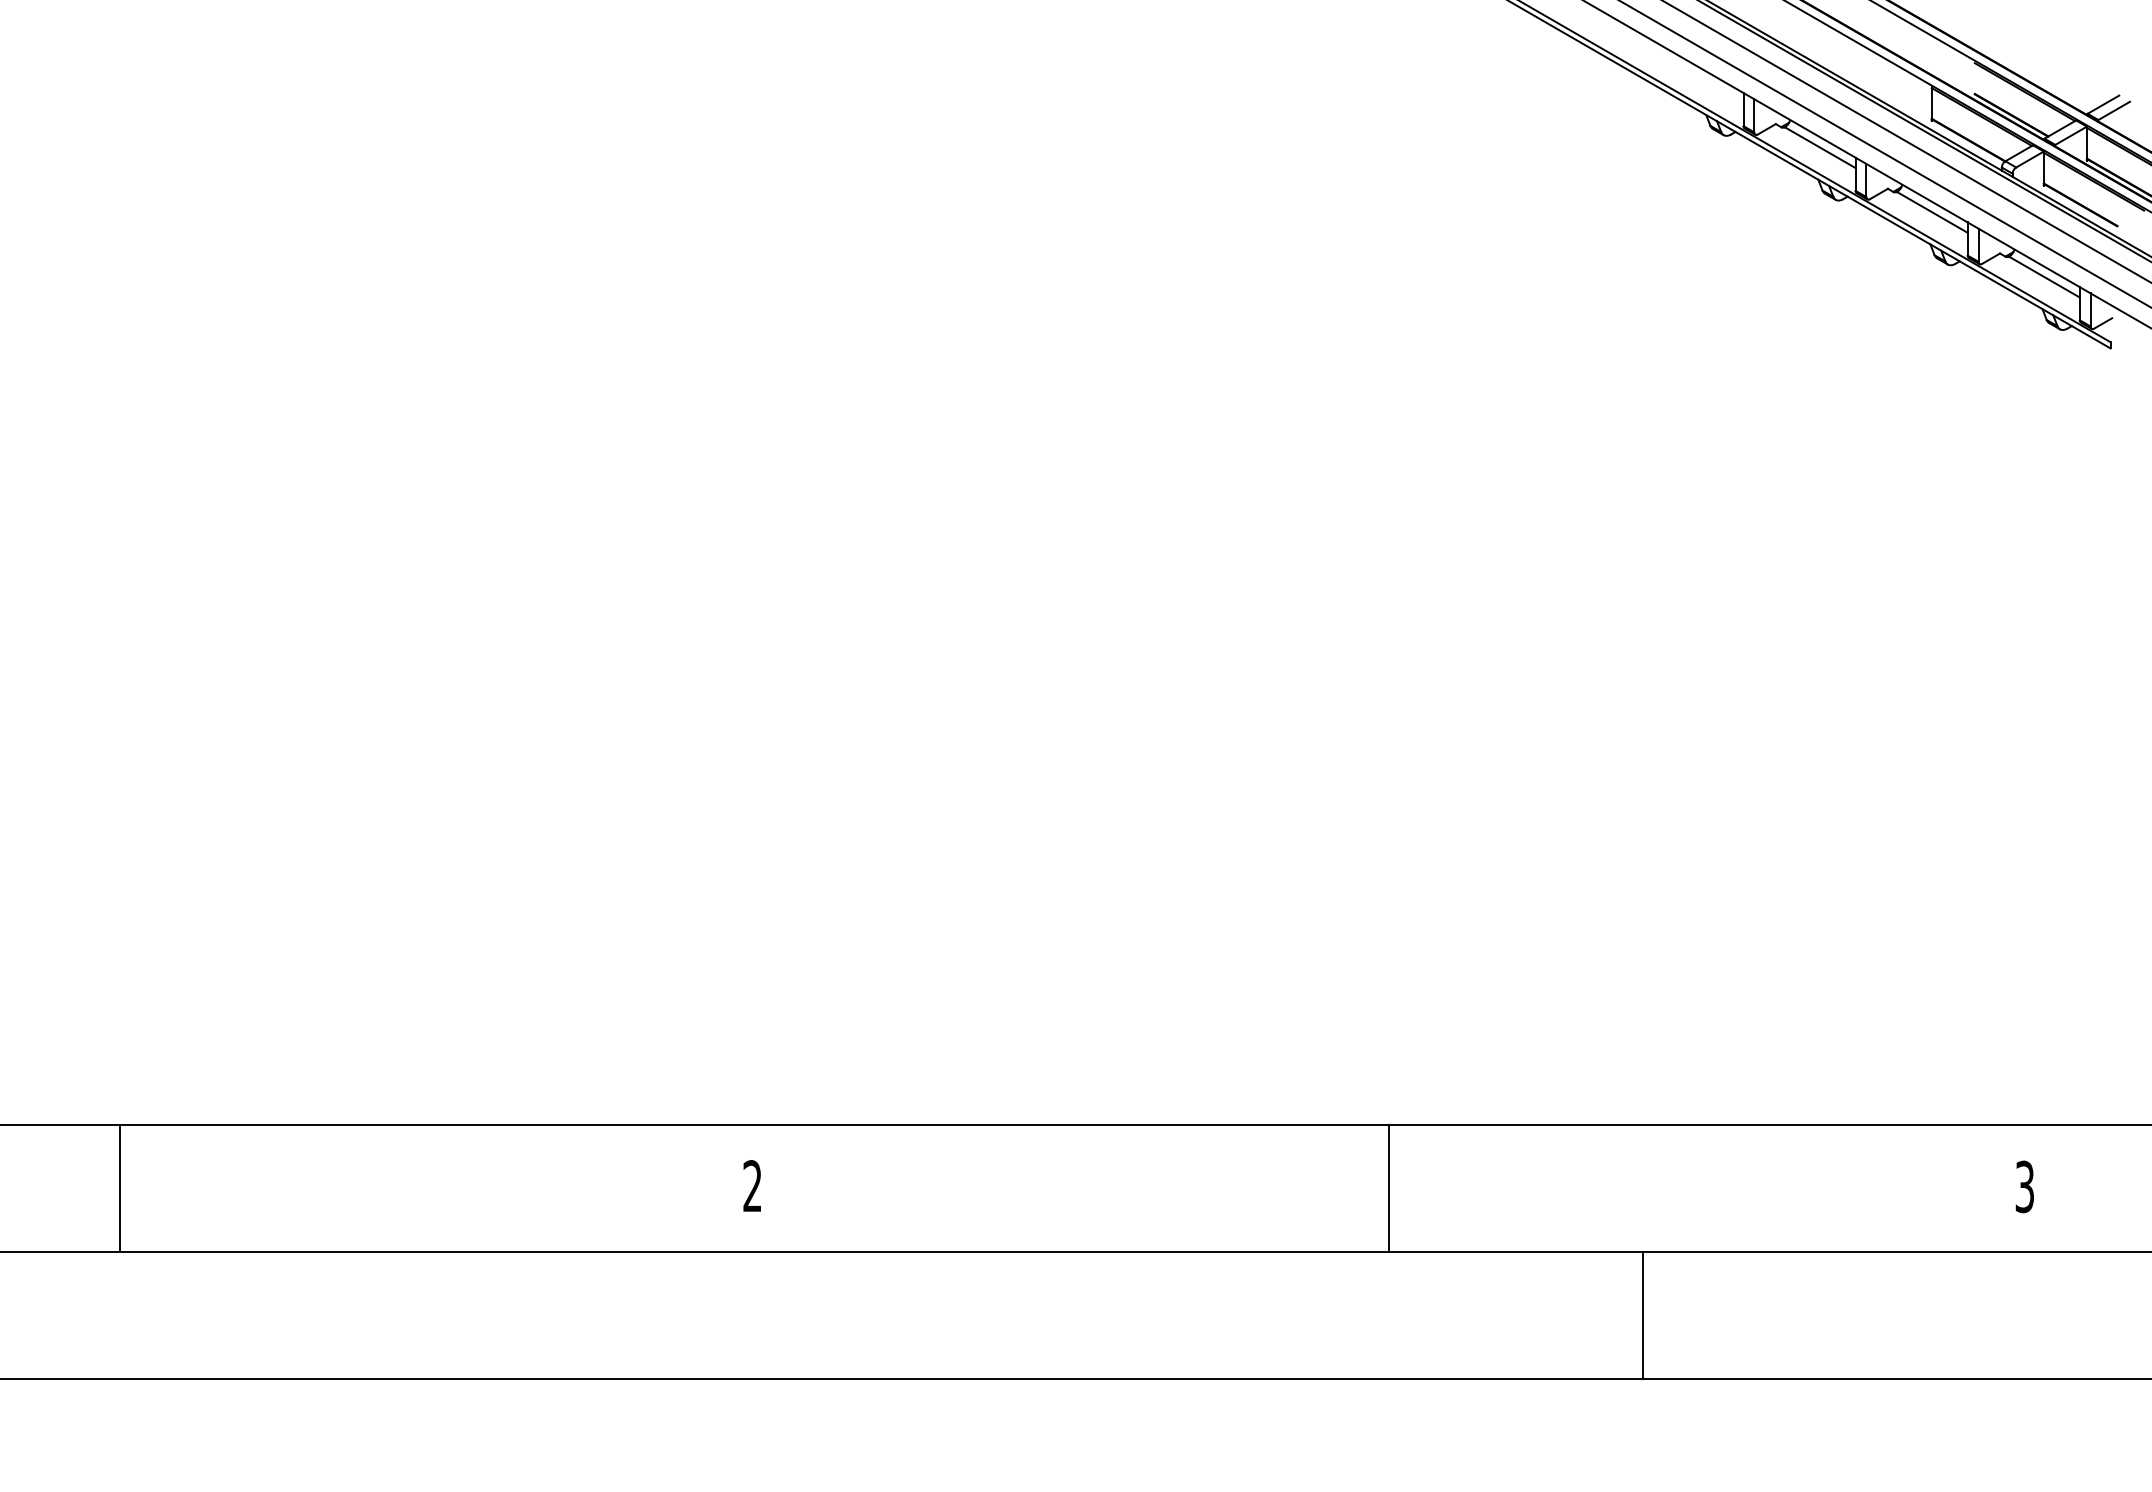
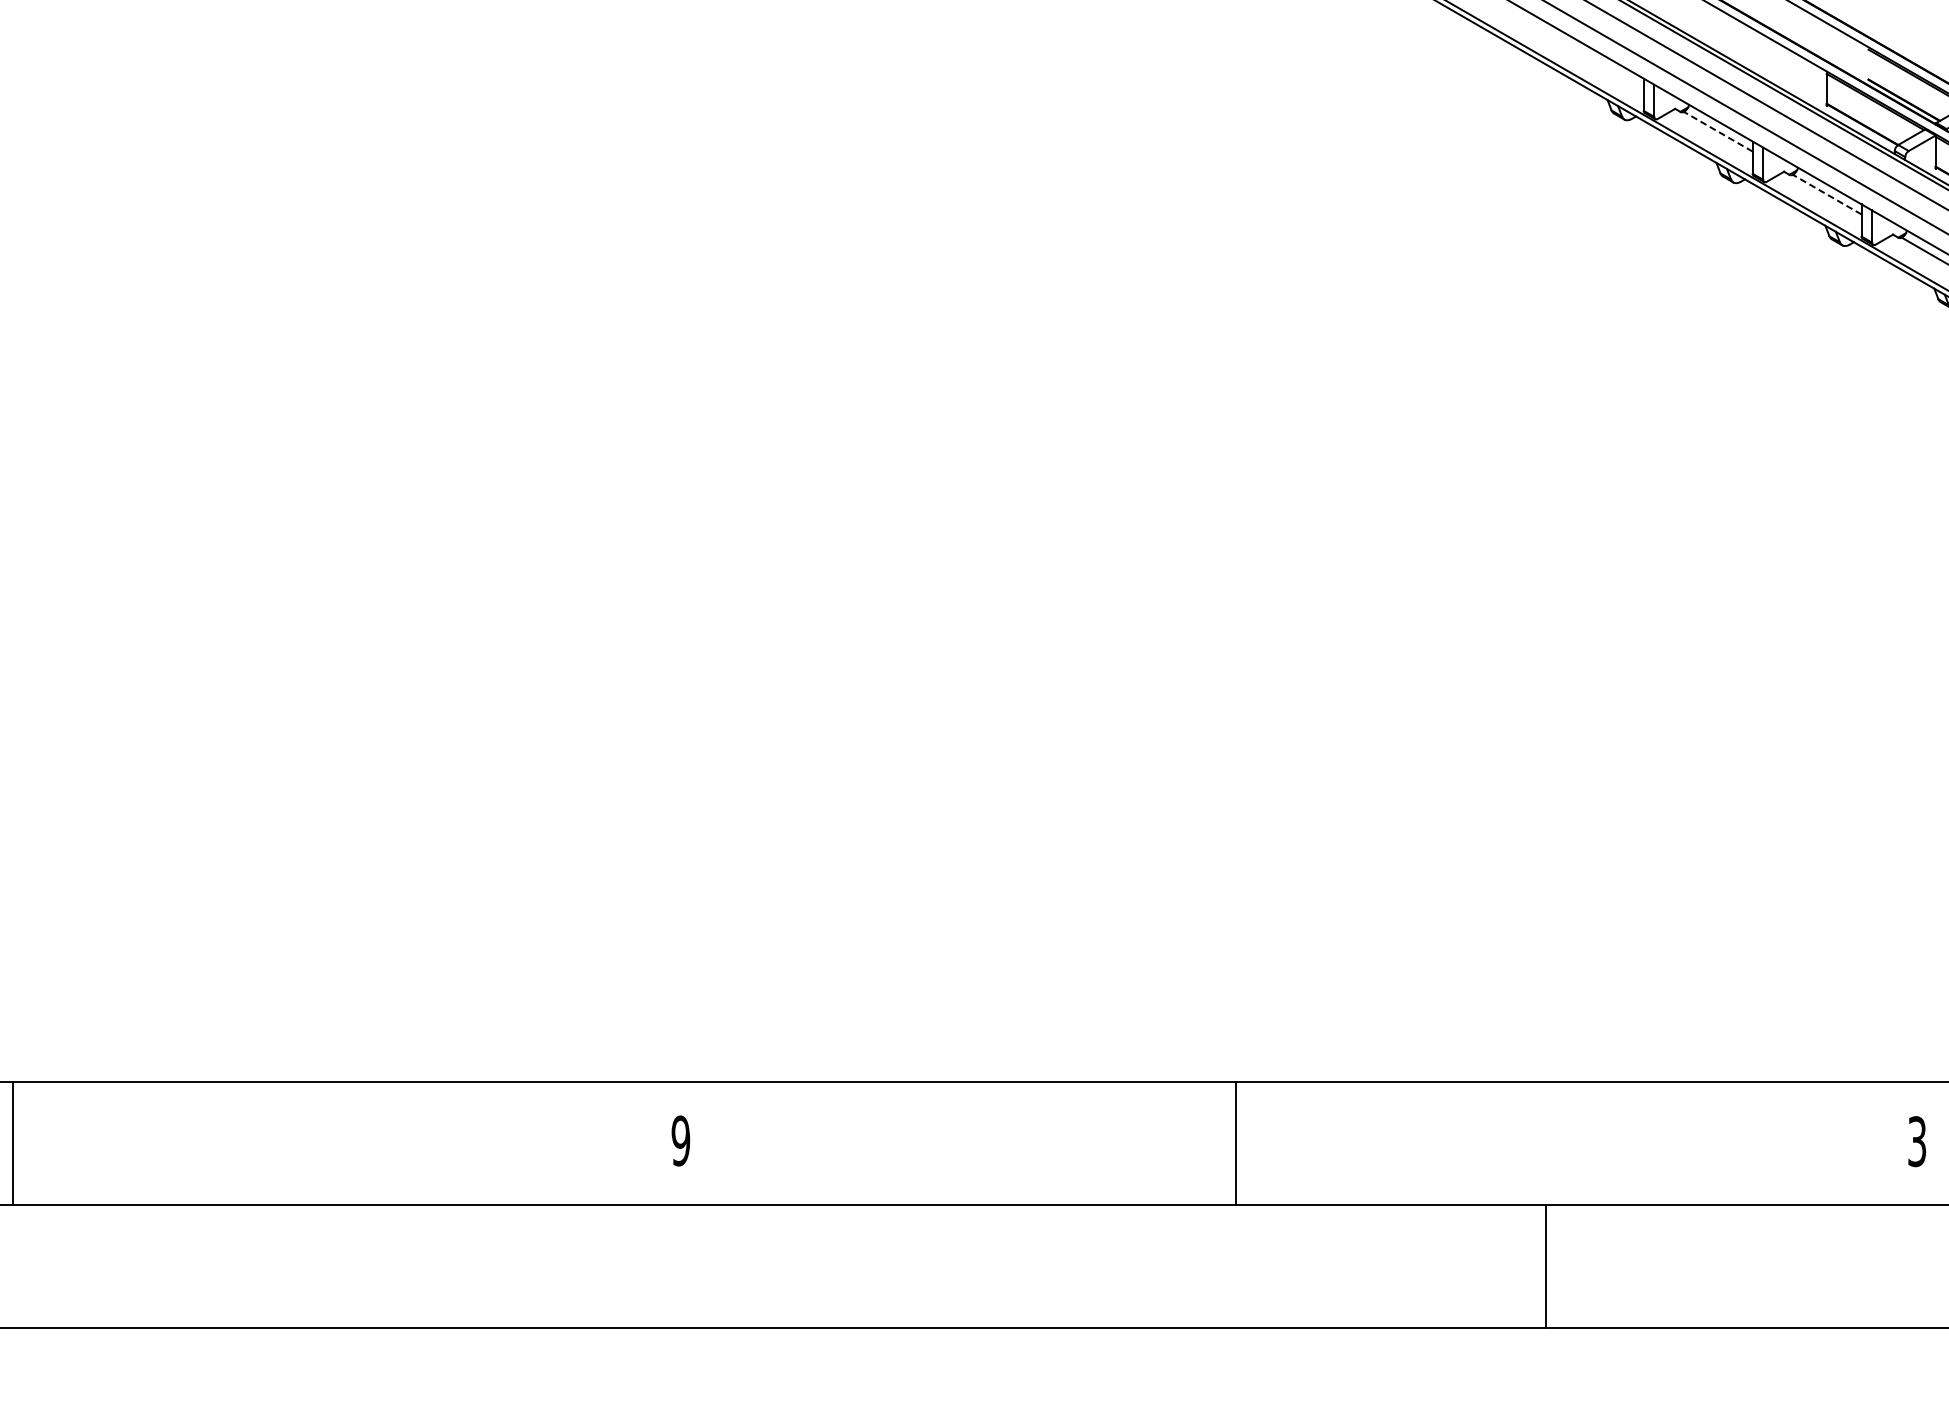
line: (1820, 147) -> (1718, 131), solid -> dashed
line: (1932, 212) -> (1827, 194), solid -> dashed
text: (752, 1186) -> (680, 1141), 2 -> 9
line: (119, 1188) -> (13, 1143), moved
line: (1389, 1188) -> (1236, 1143), moved

